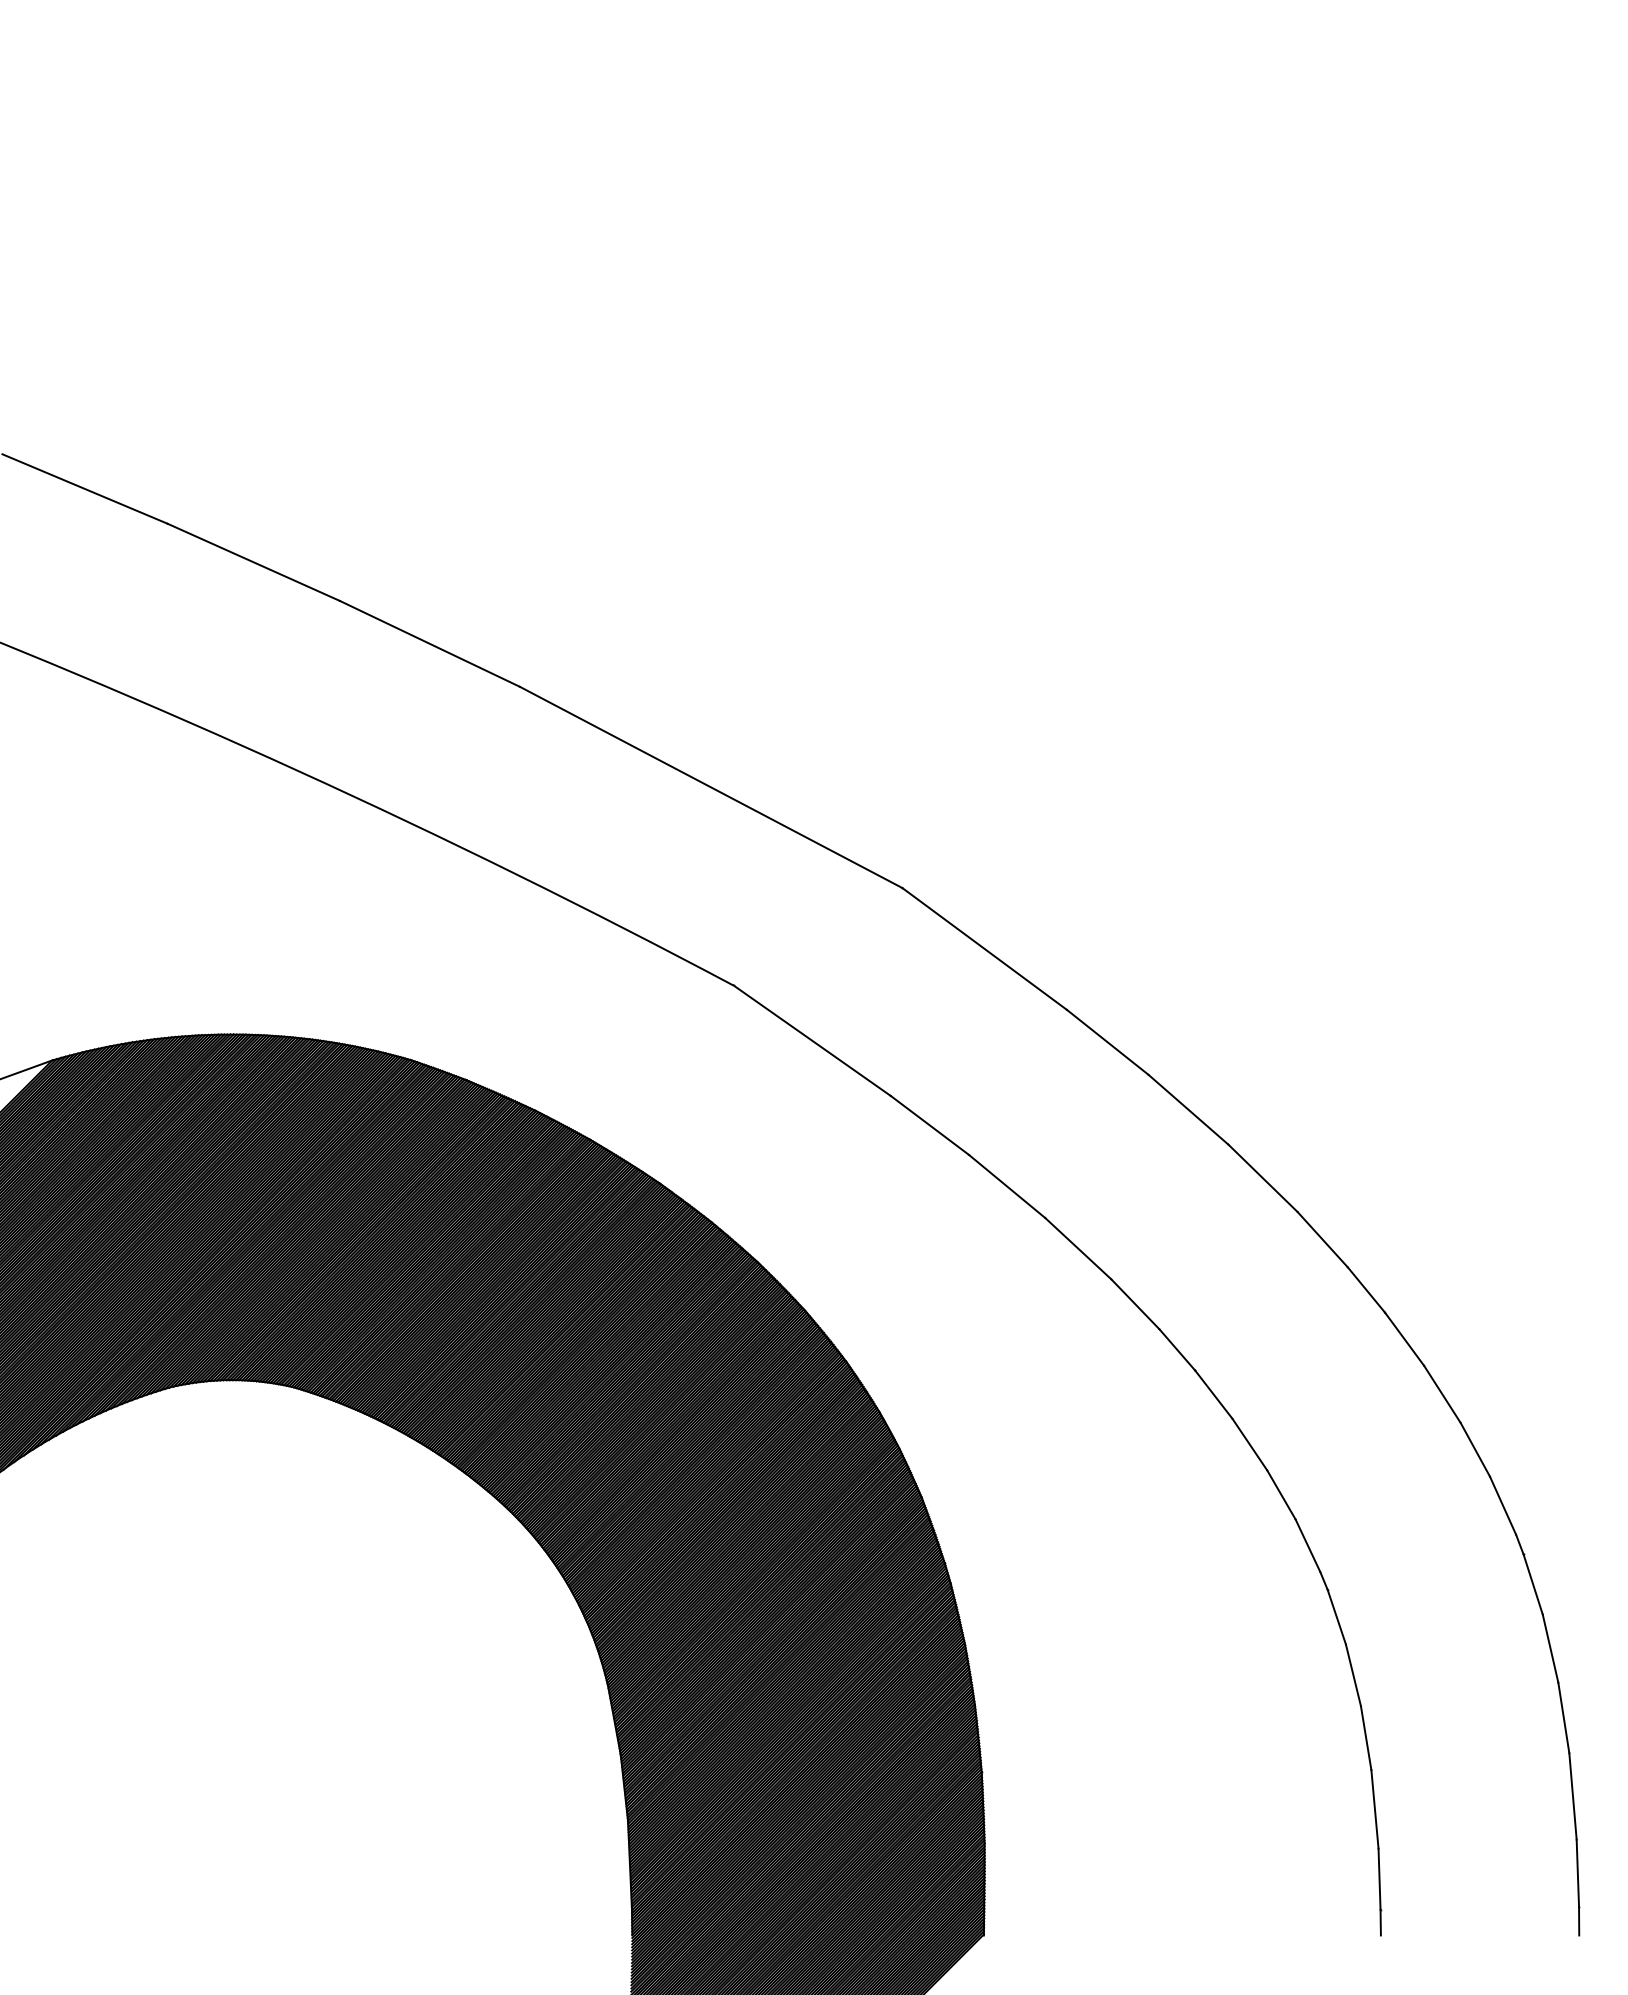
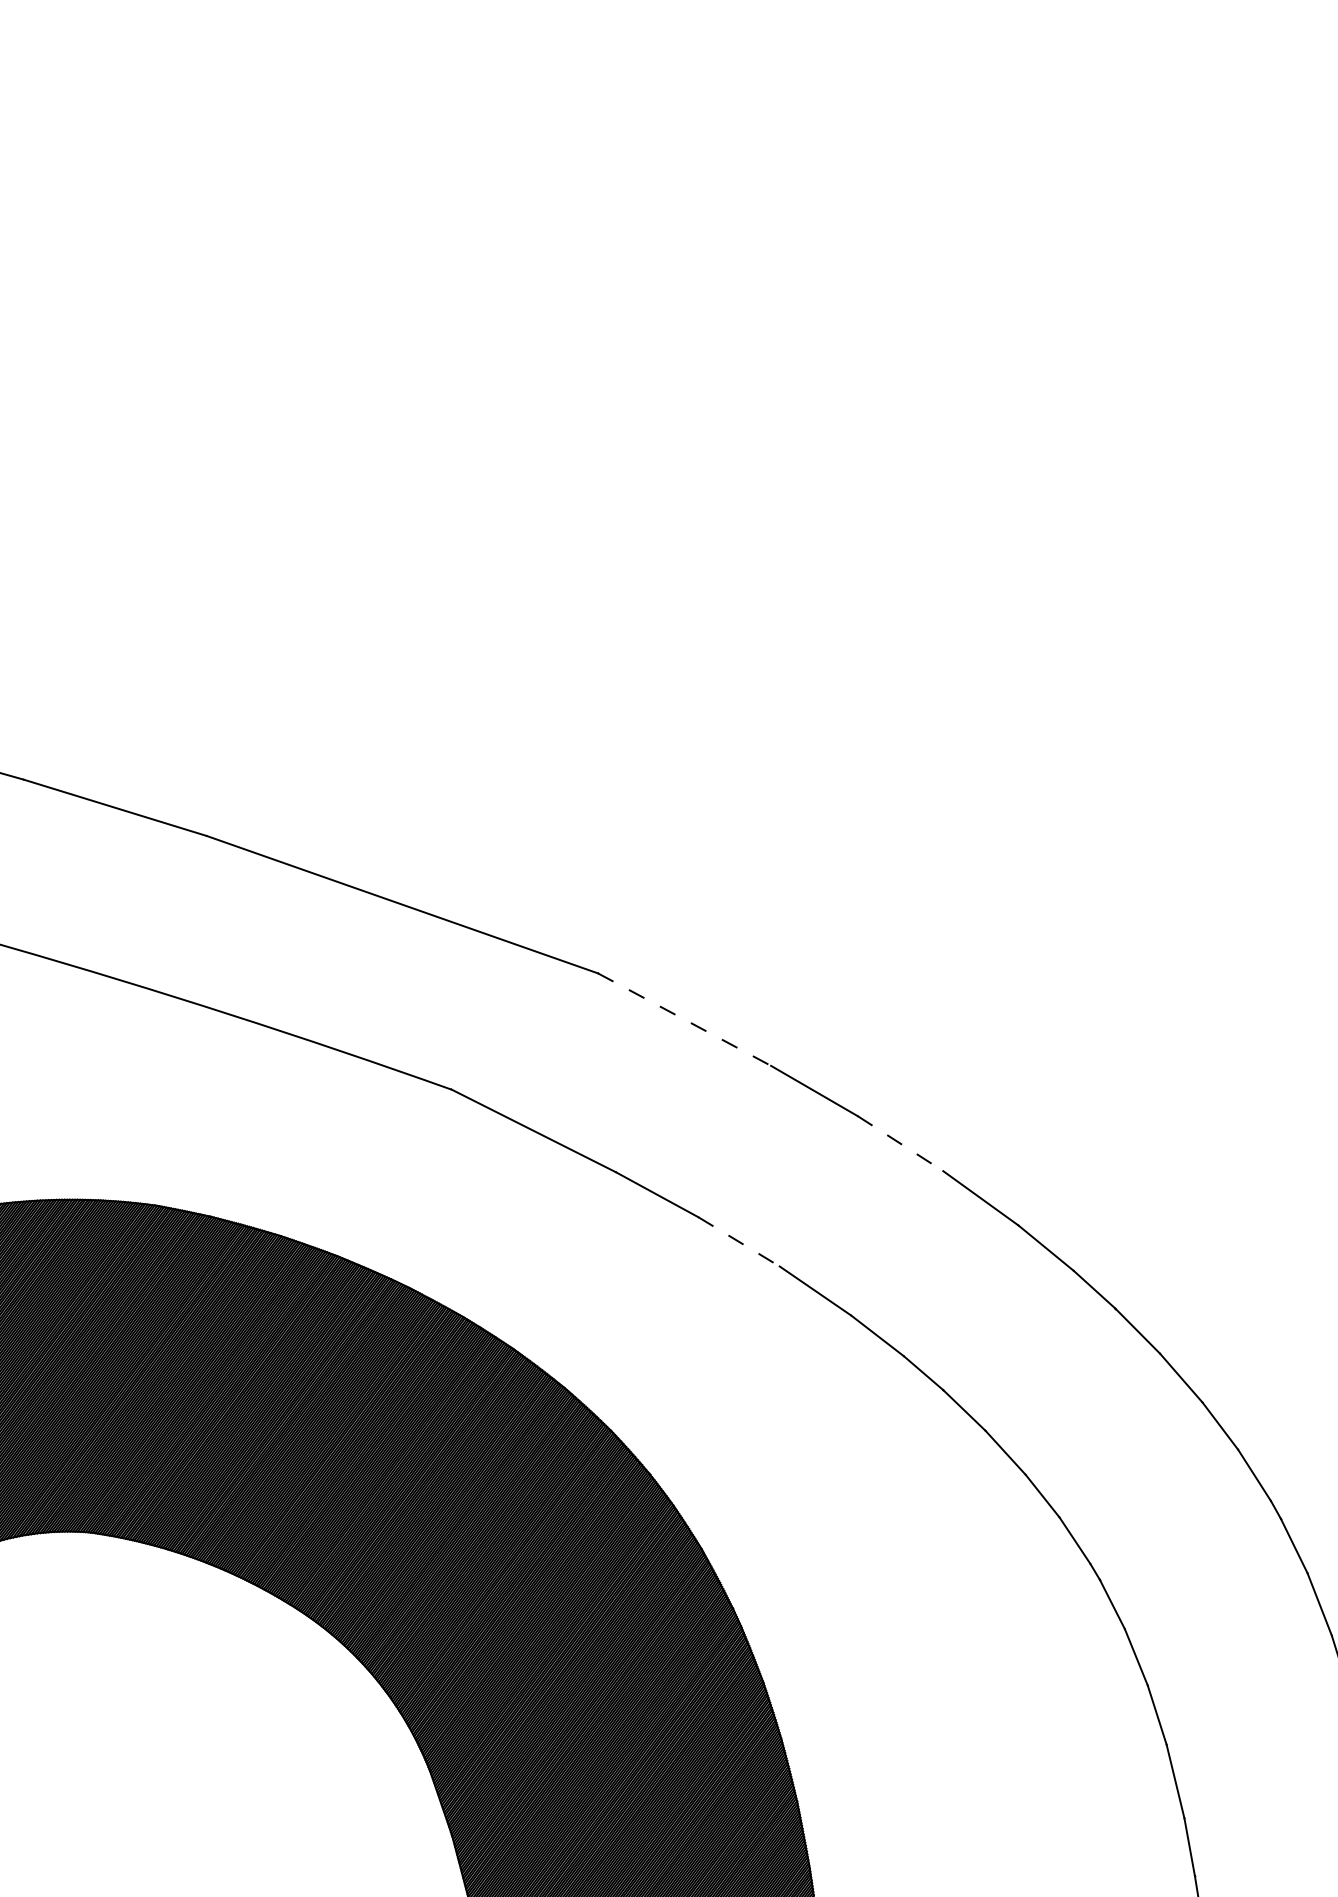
line: (985, 949) -> (685, 1020), solid -> dashed
line: (1188, 1110) -> (900, 1144), solid -> dashed
line: (1007, 1186) -> (739, 1241), solid -> dashed

